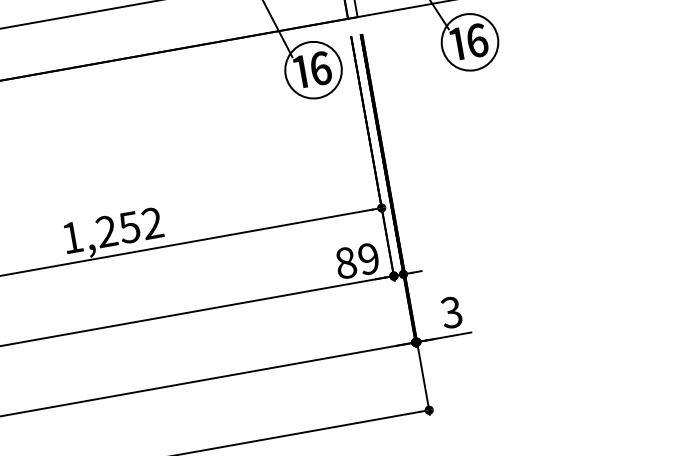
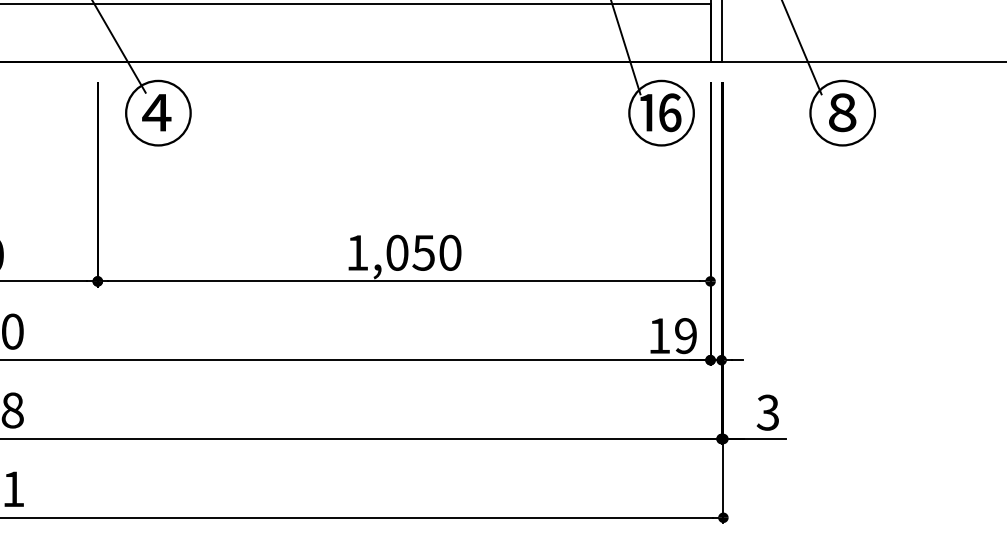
text: (468, 41) -> (841, 112), ⑯ -> ⑧
text: (129, 227) -> (423, 252), 1,252 -> 1,050
text: (346, 263) -> (659, 336), 89 -> 19

